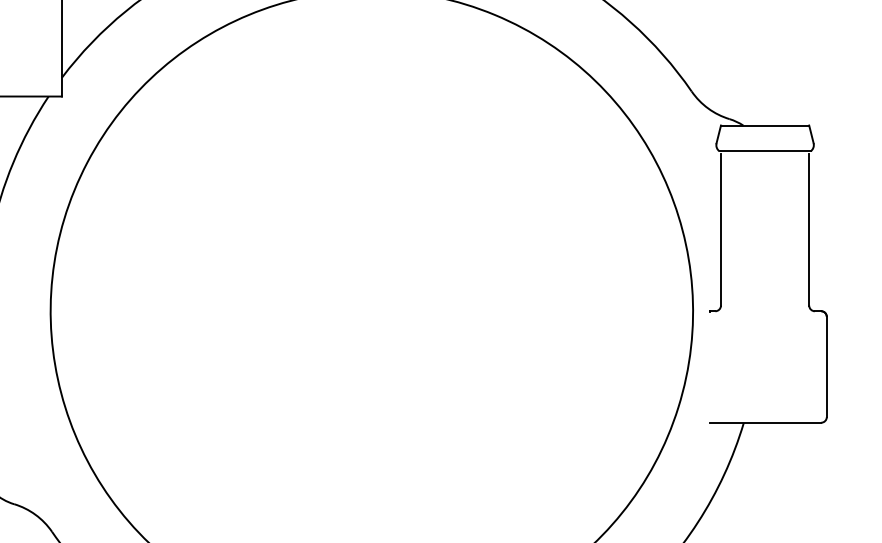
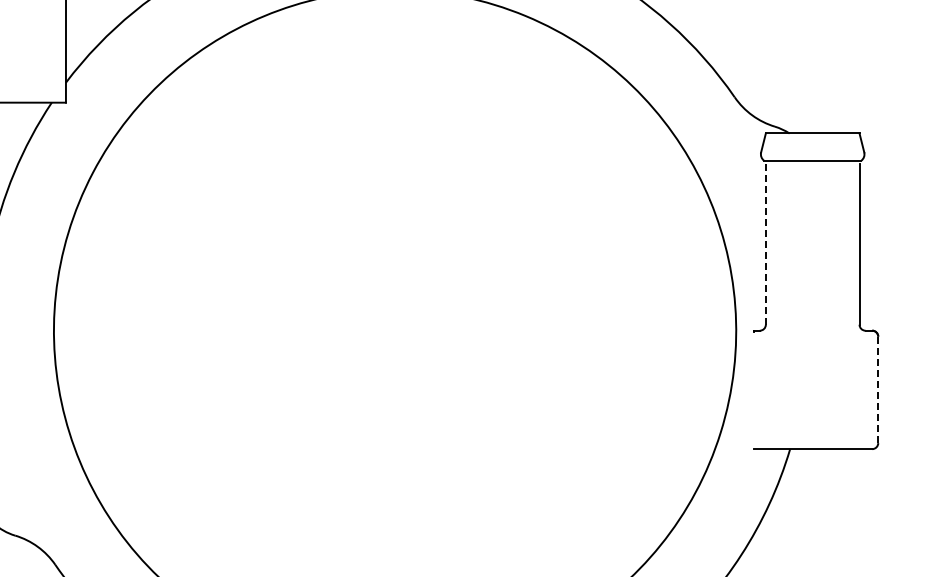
line: (720, 230) -> (765, 244), solid -> dashed
line: (827, 366) -> (878, 389), solid -> dashed

